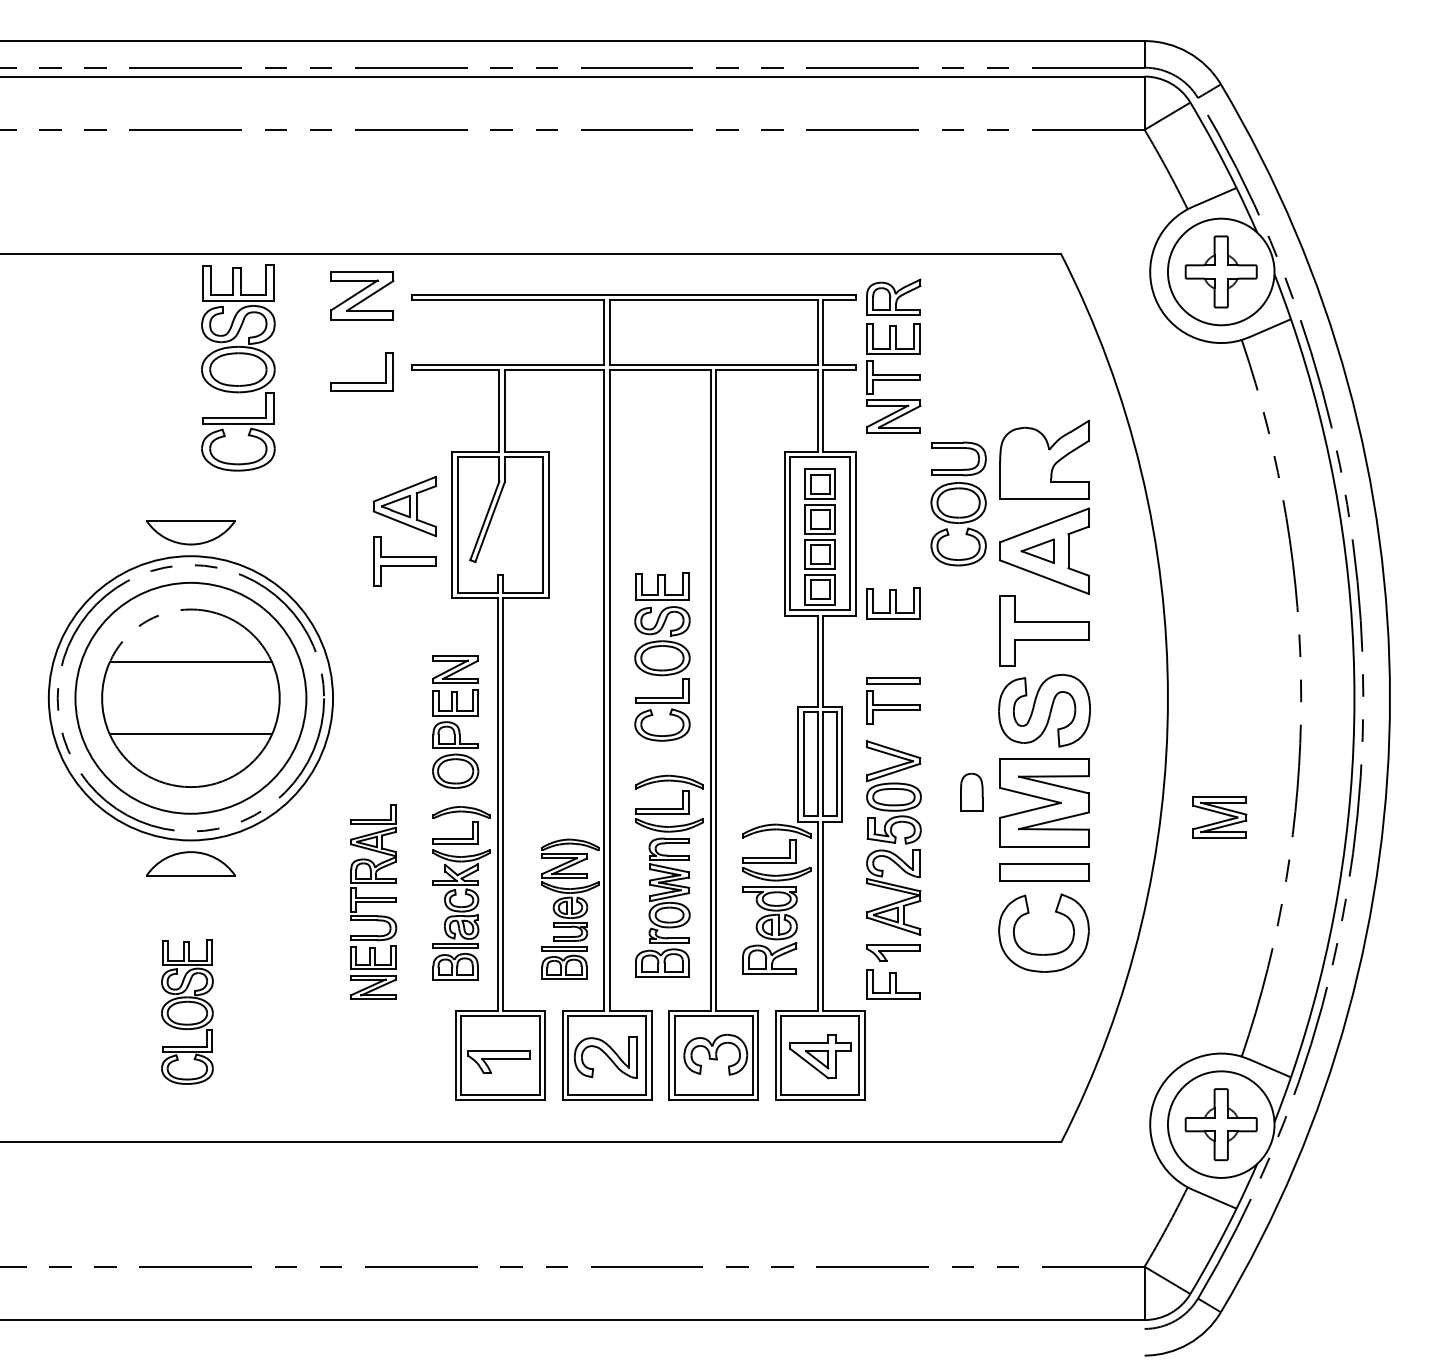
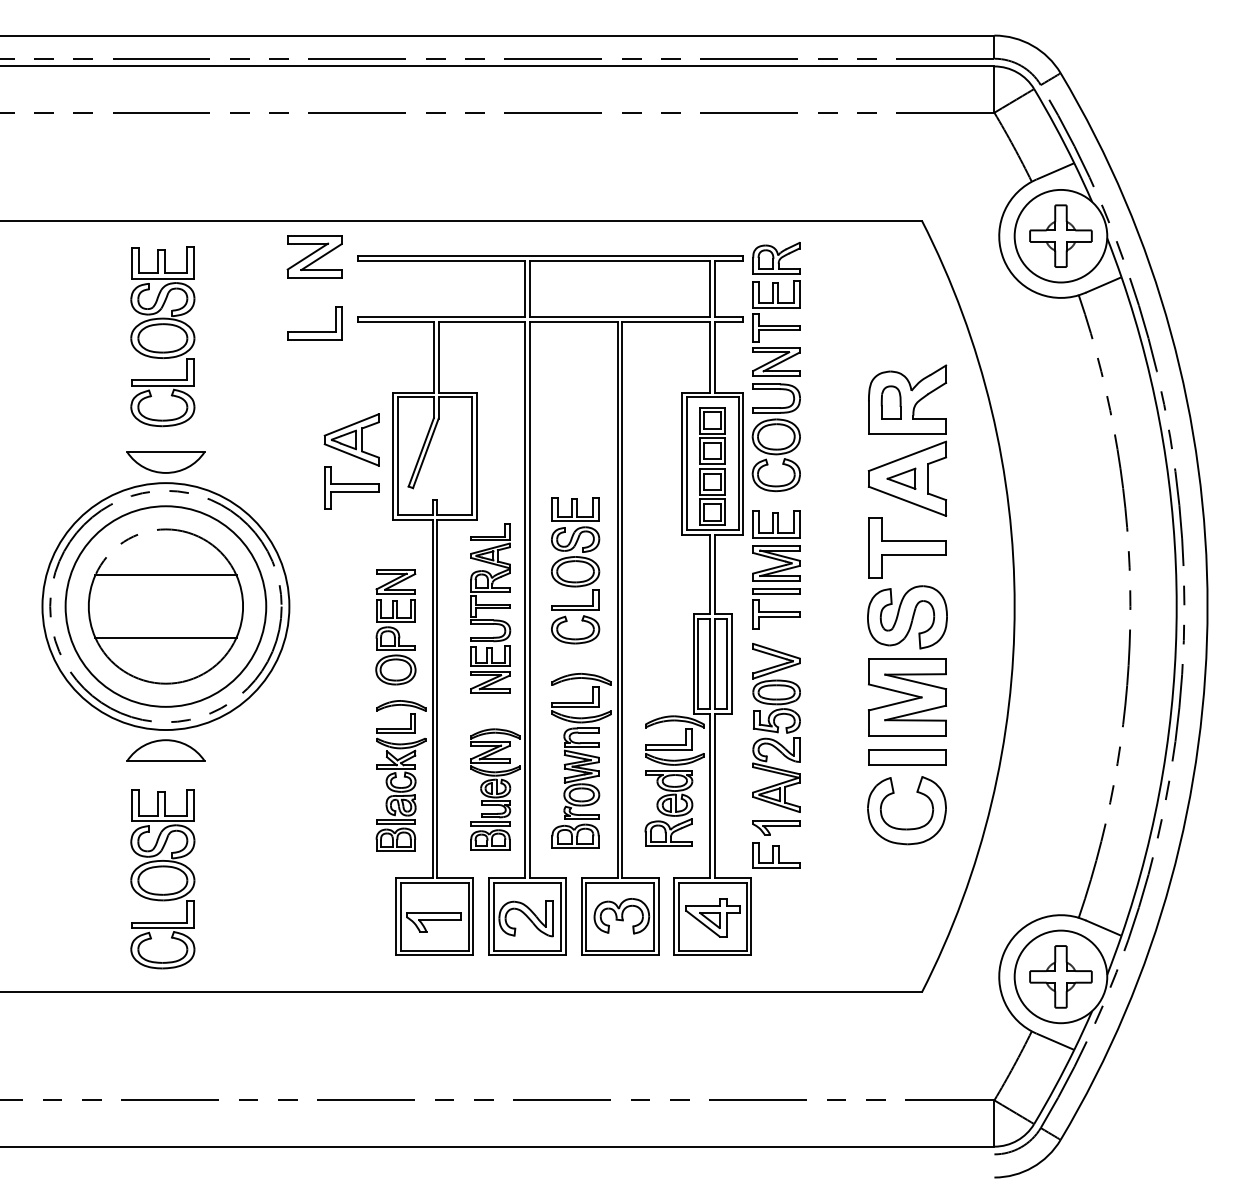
part: (238, 367) -> (162, 336), moved
part: (958, 503) -> (776, 437), moved
part: (971, 791) -> (890, 401), moved
part: (1219, 817) -> (776, 563), moved
part: (373, 901) -> (490, 607), moved
part: (187, 1011) -> (162, 878), size x1.43

